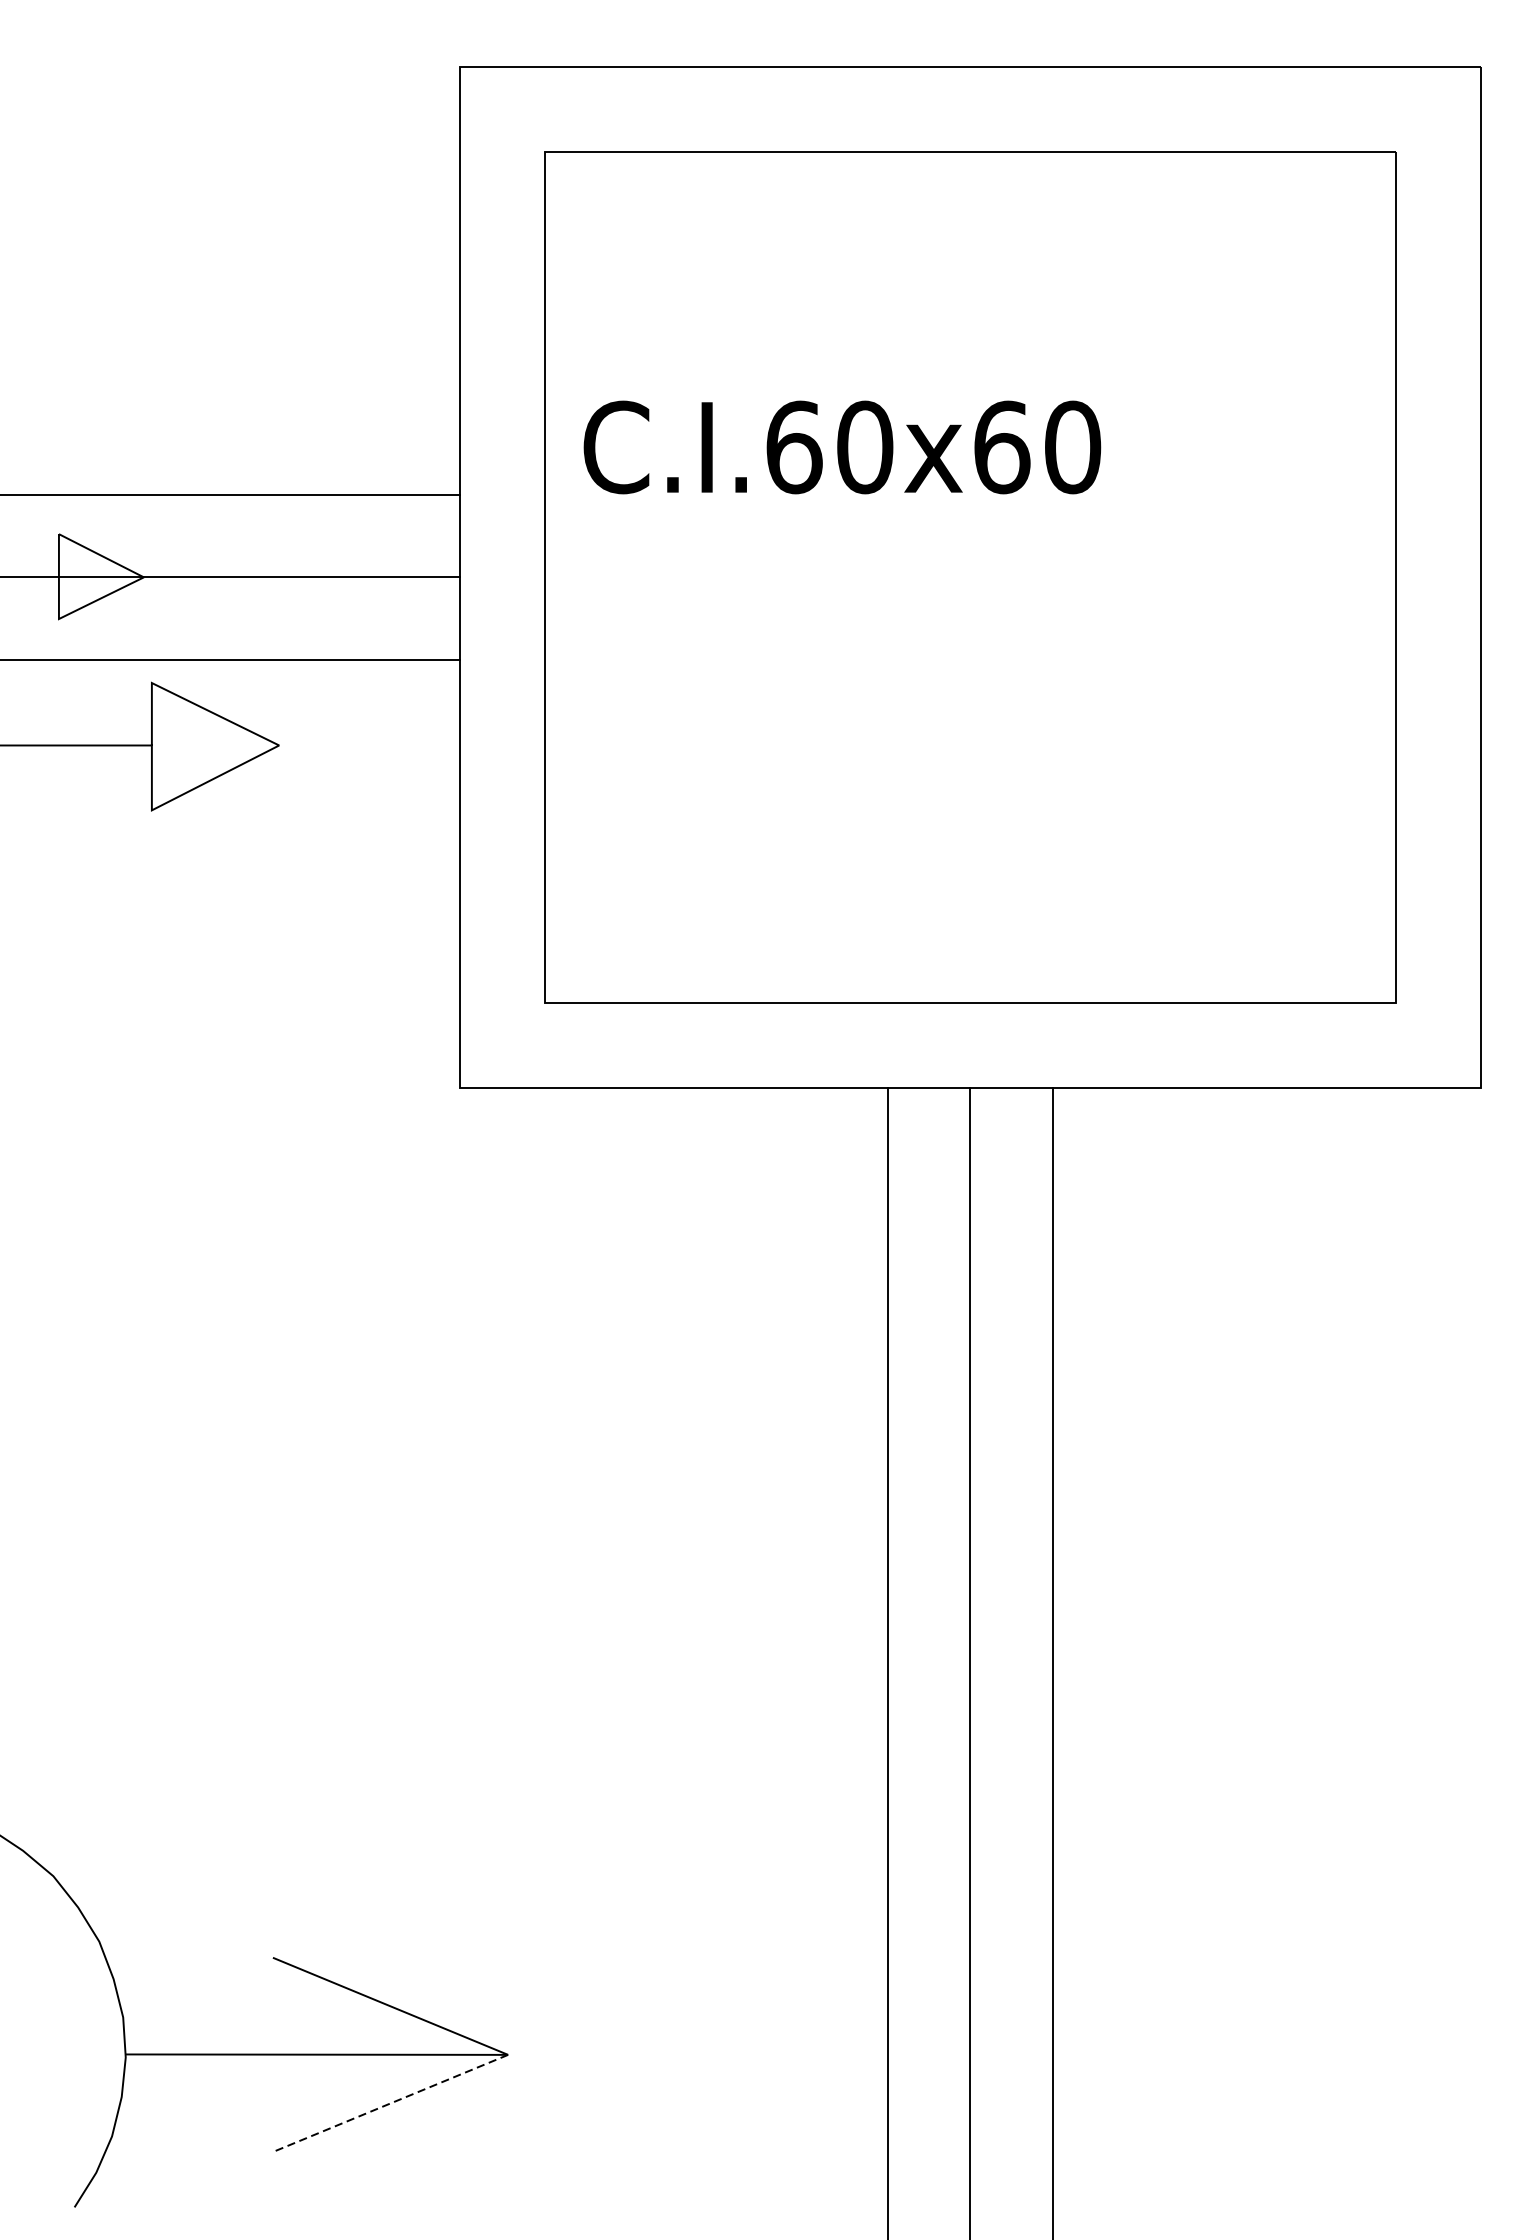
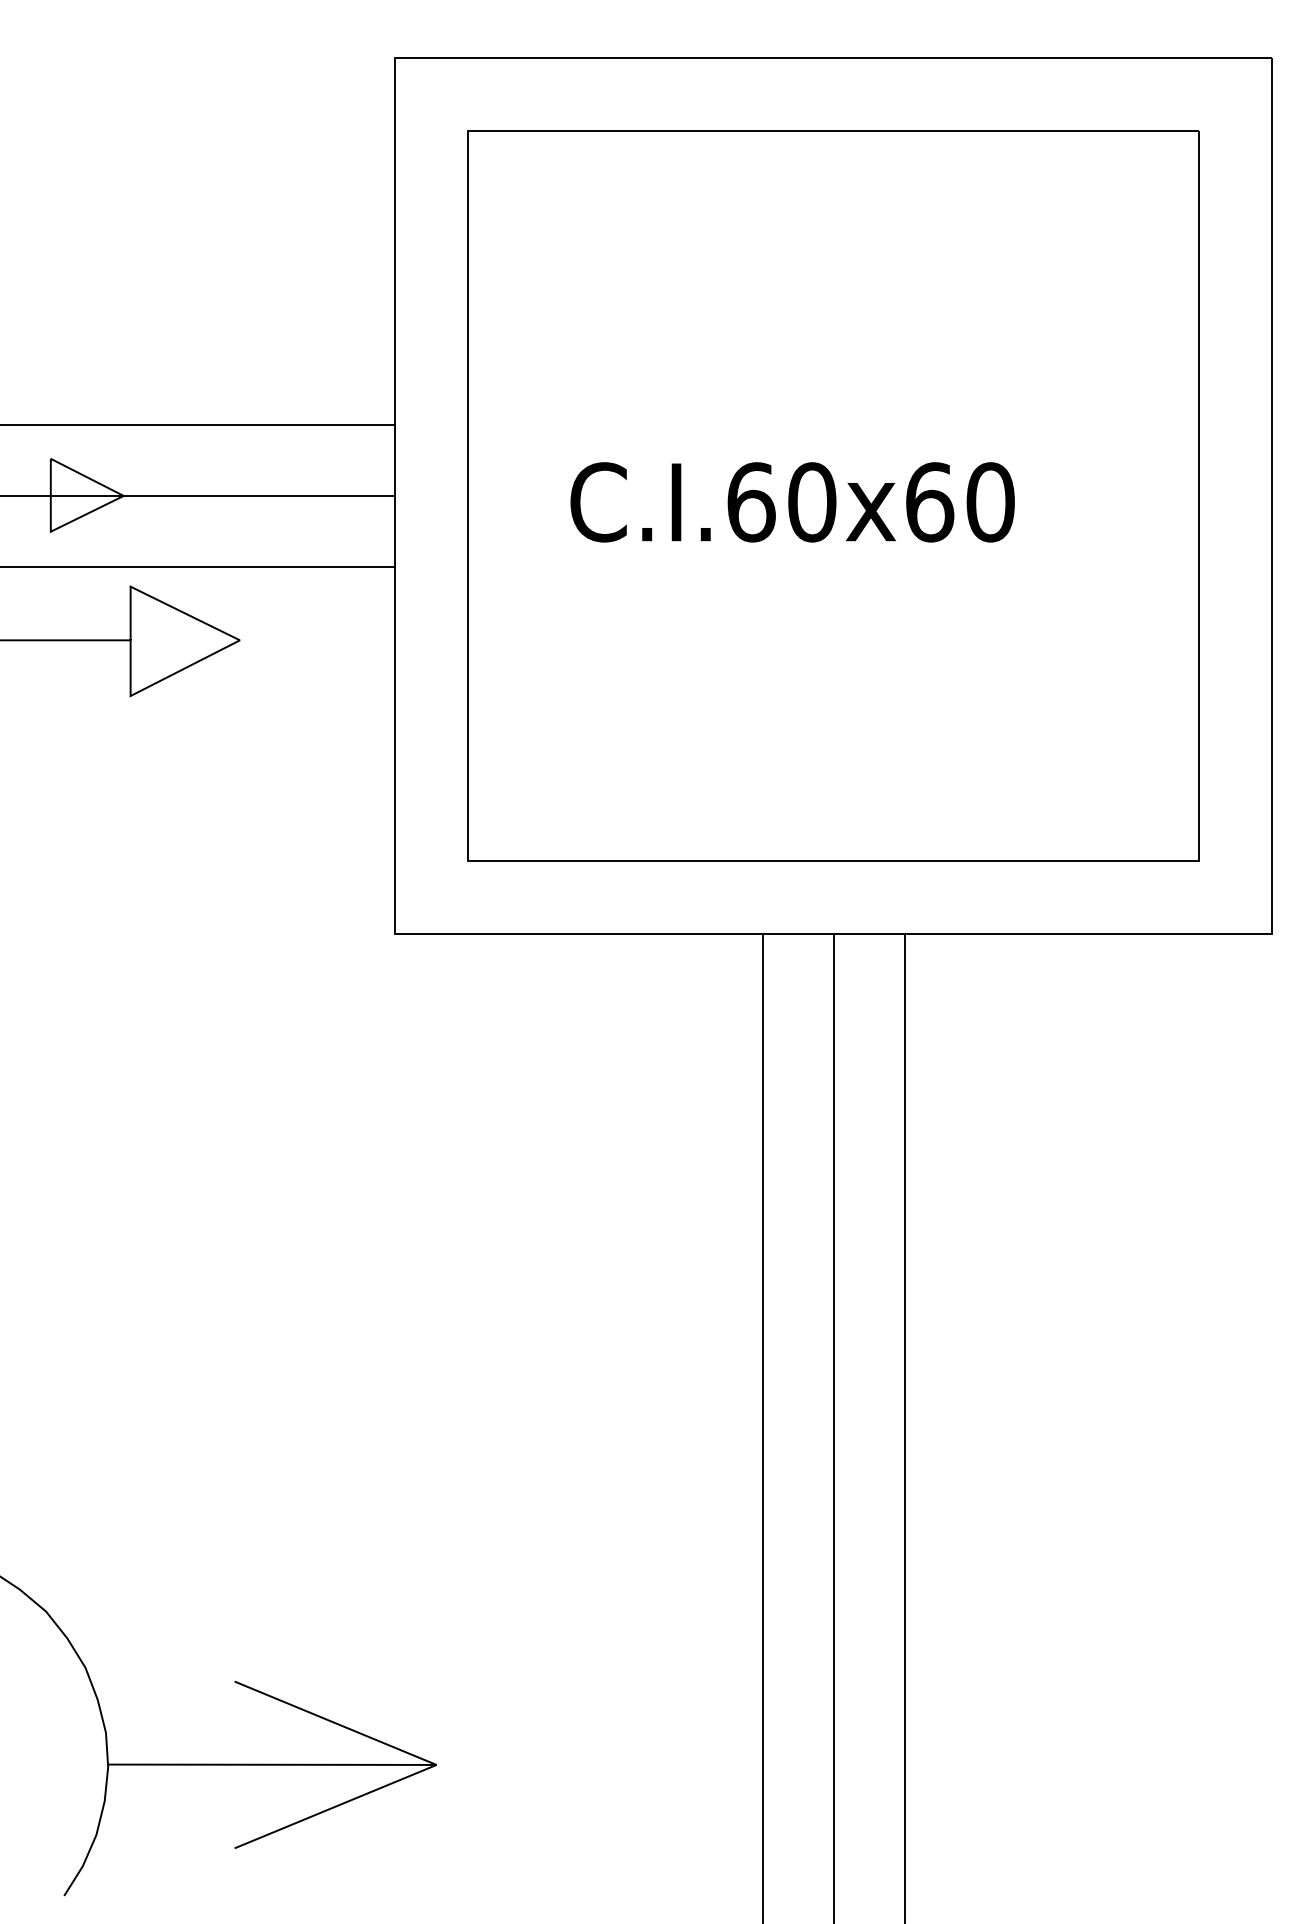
text: (842, 447) -> (792, 502), moved
line: (390, 2103) -> (335, 1806), dashed -> solid

